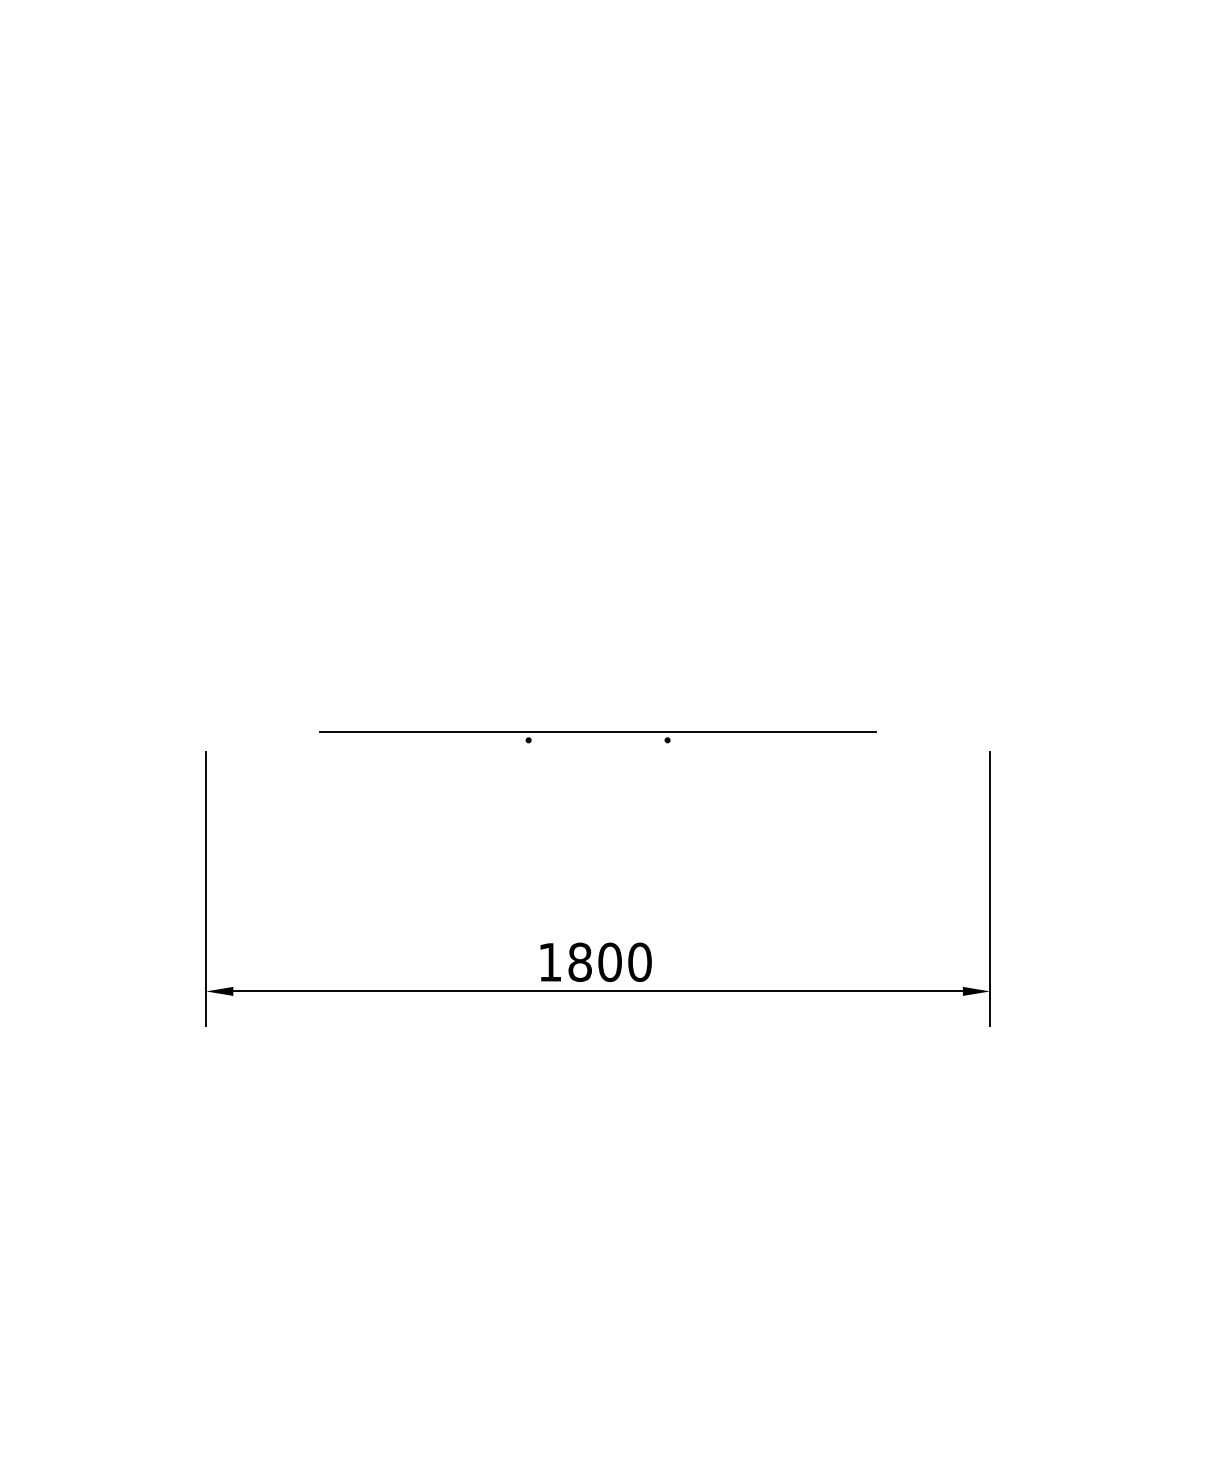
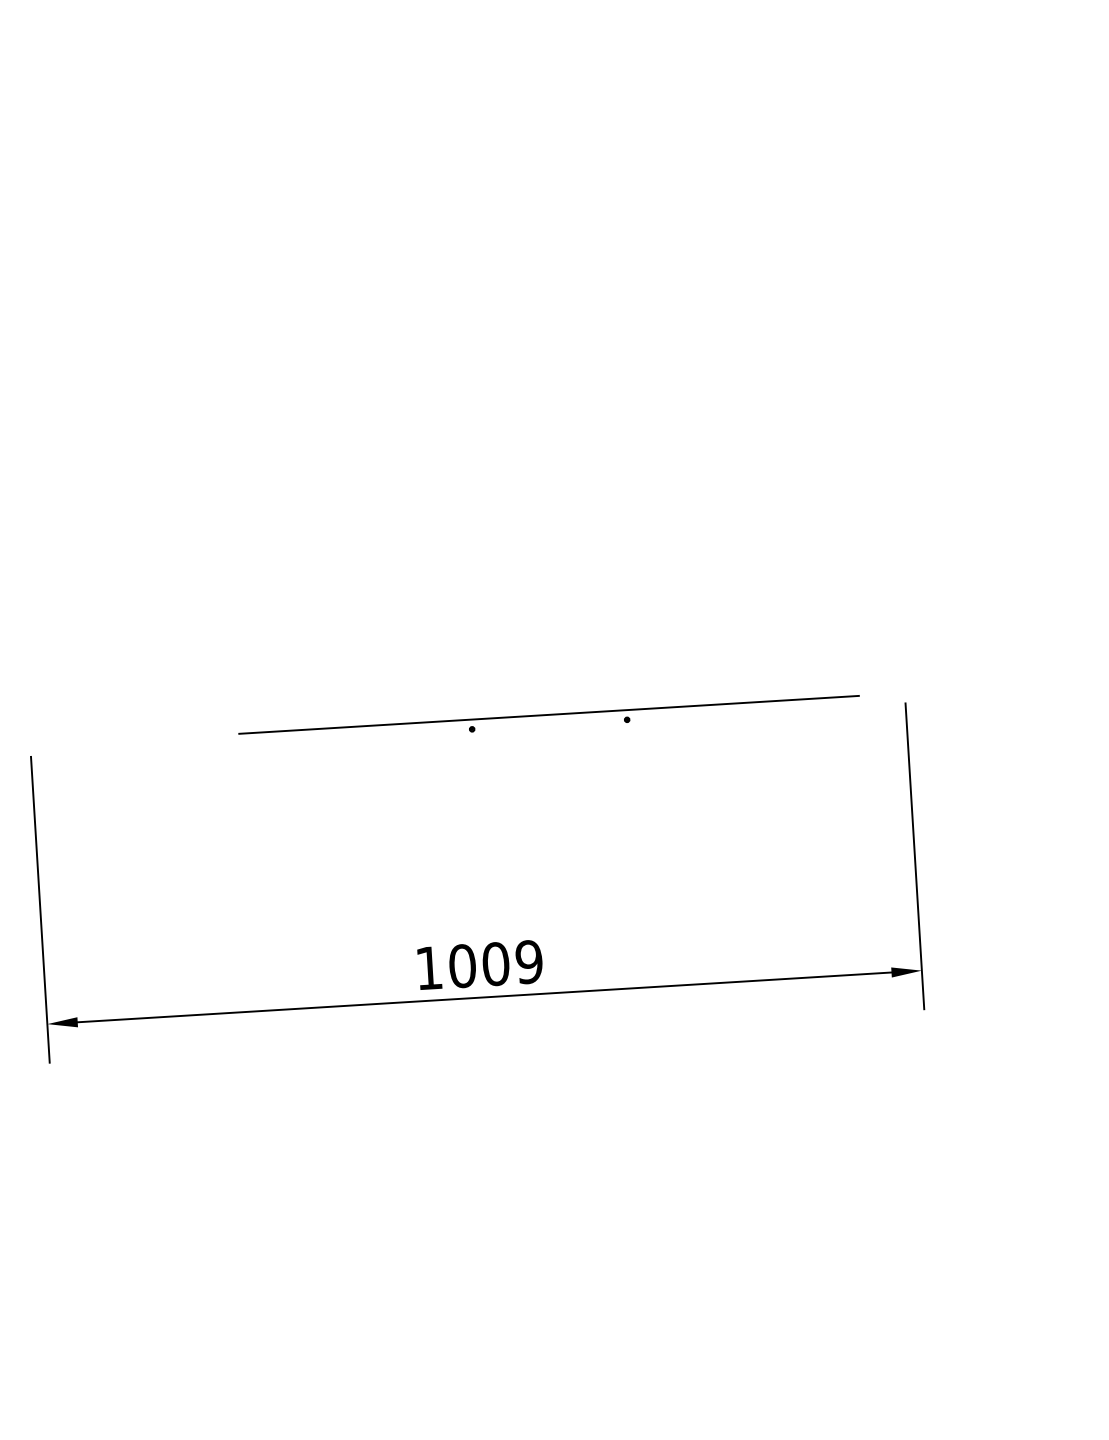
part: (597, 737) -> (548, 721), moved
text: (609, 962) -> (495, 964), 1800 -> 1009

